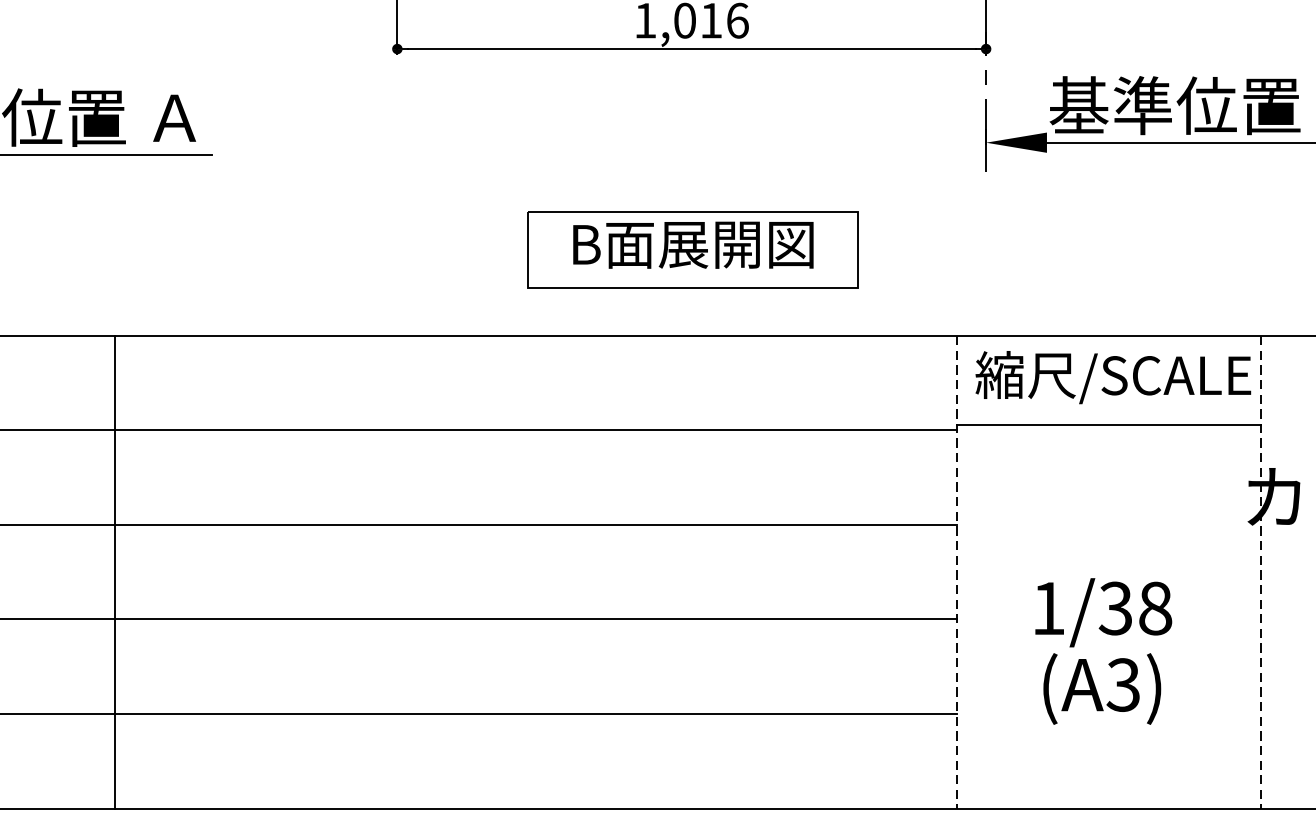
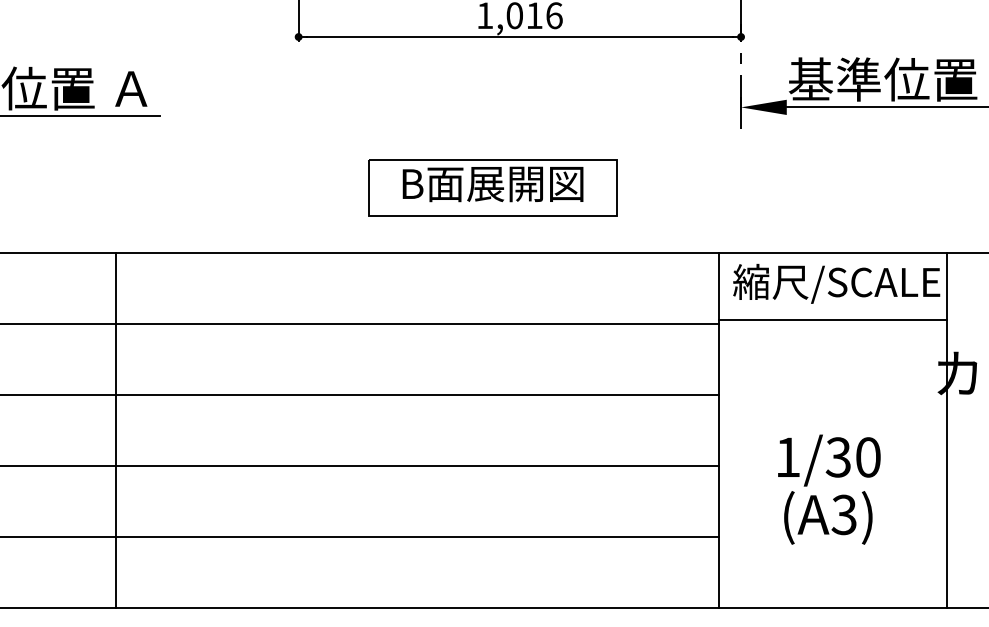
part: (692, 249) -> (492, 187), moved
line: (115, 572) -> (115, 430), moved
line: (957, 572) -> (719, 430), dashed -> solid
line: (1260, 572) -> (947, 430), dashed -> solid
text: (1155, 608) -> (868, 457), 1/38 -> 1/30

